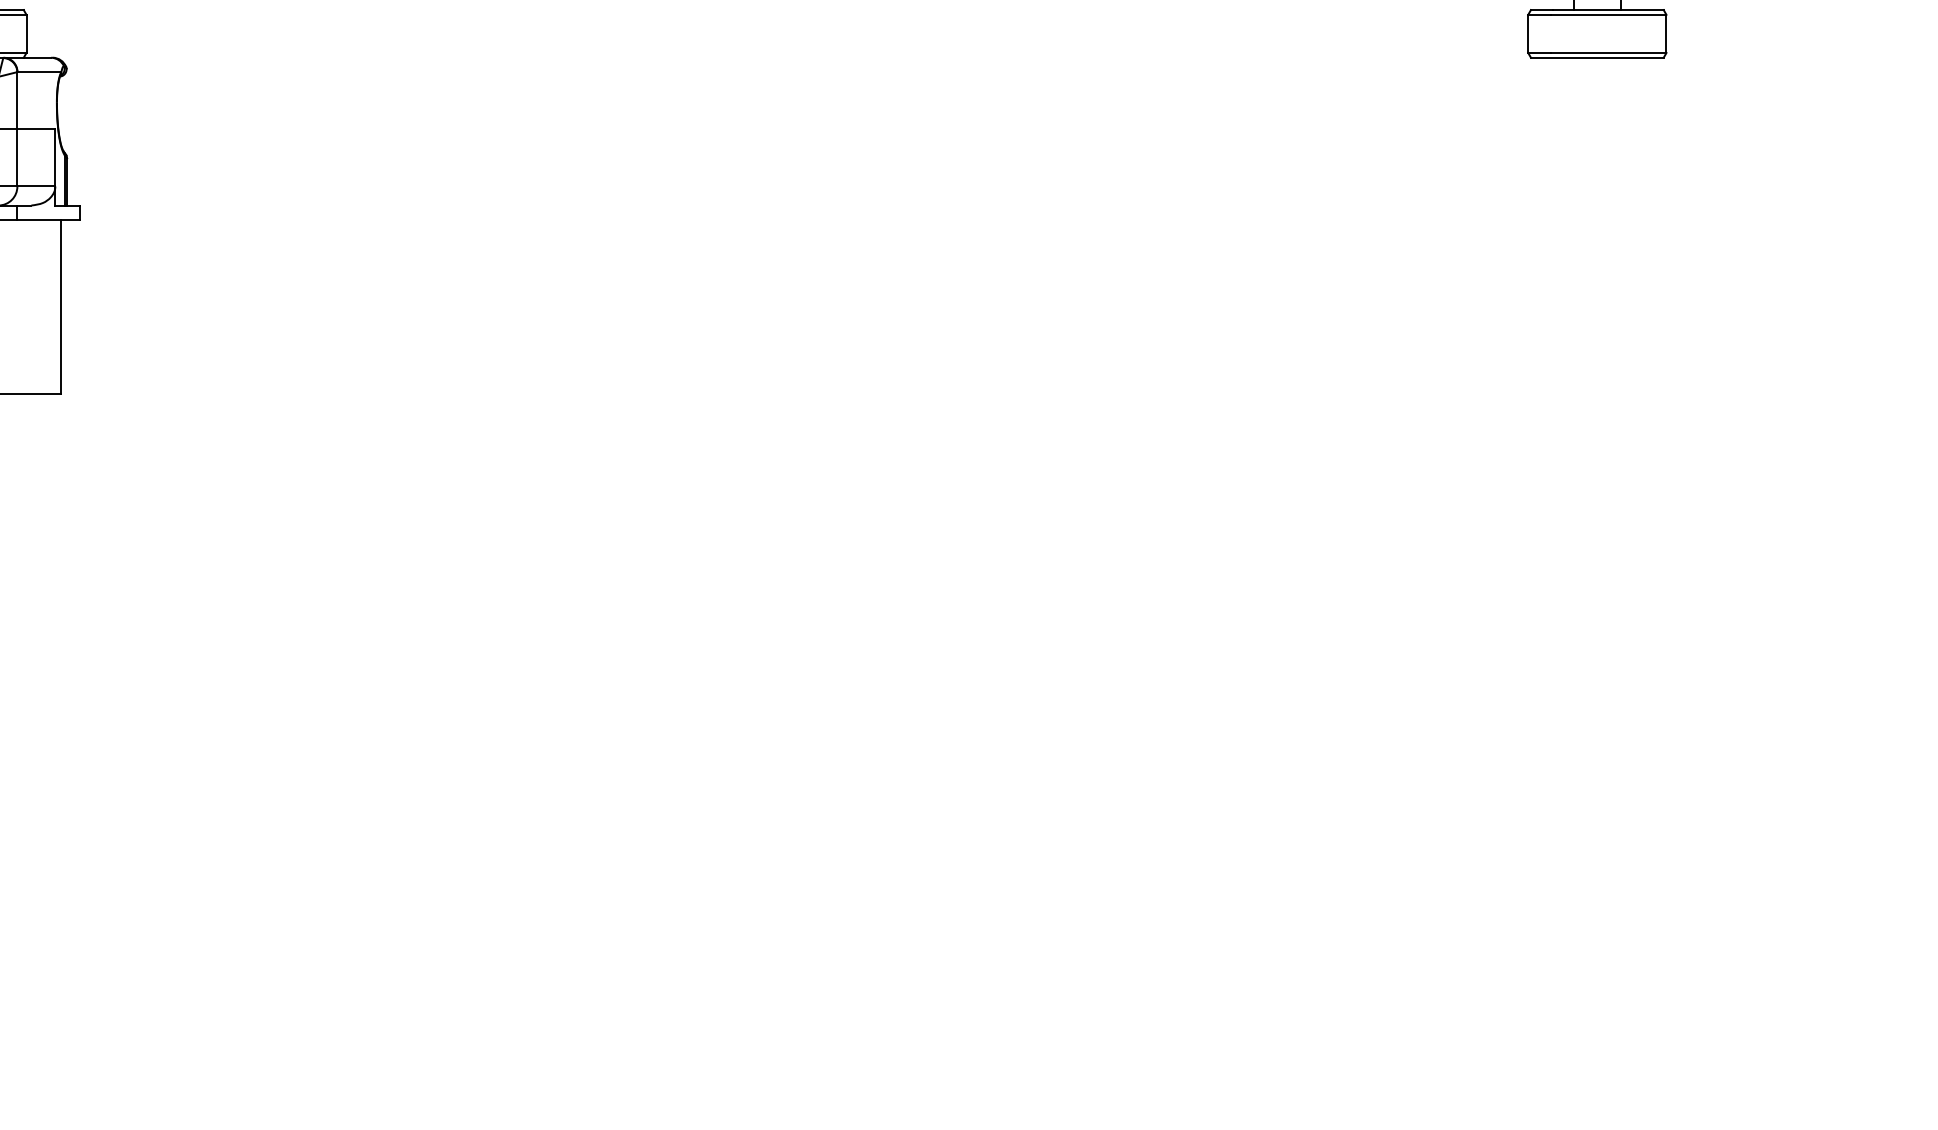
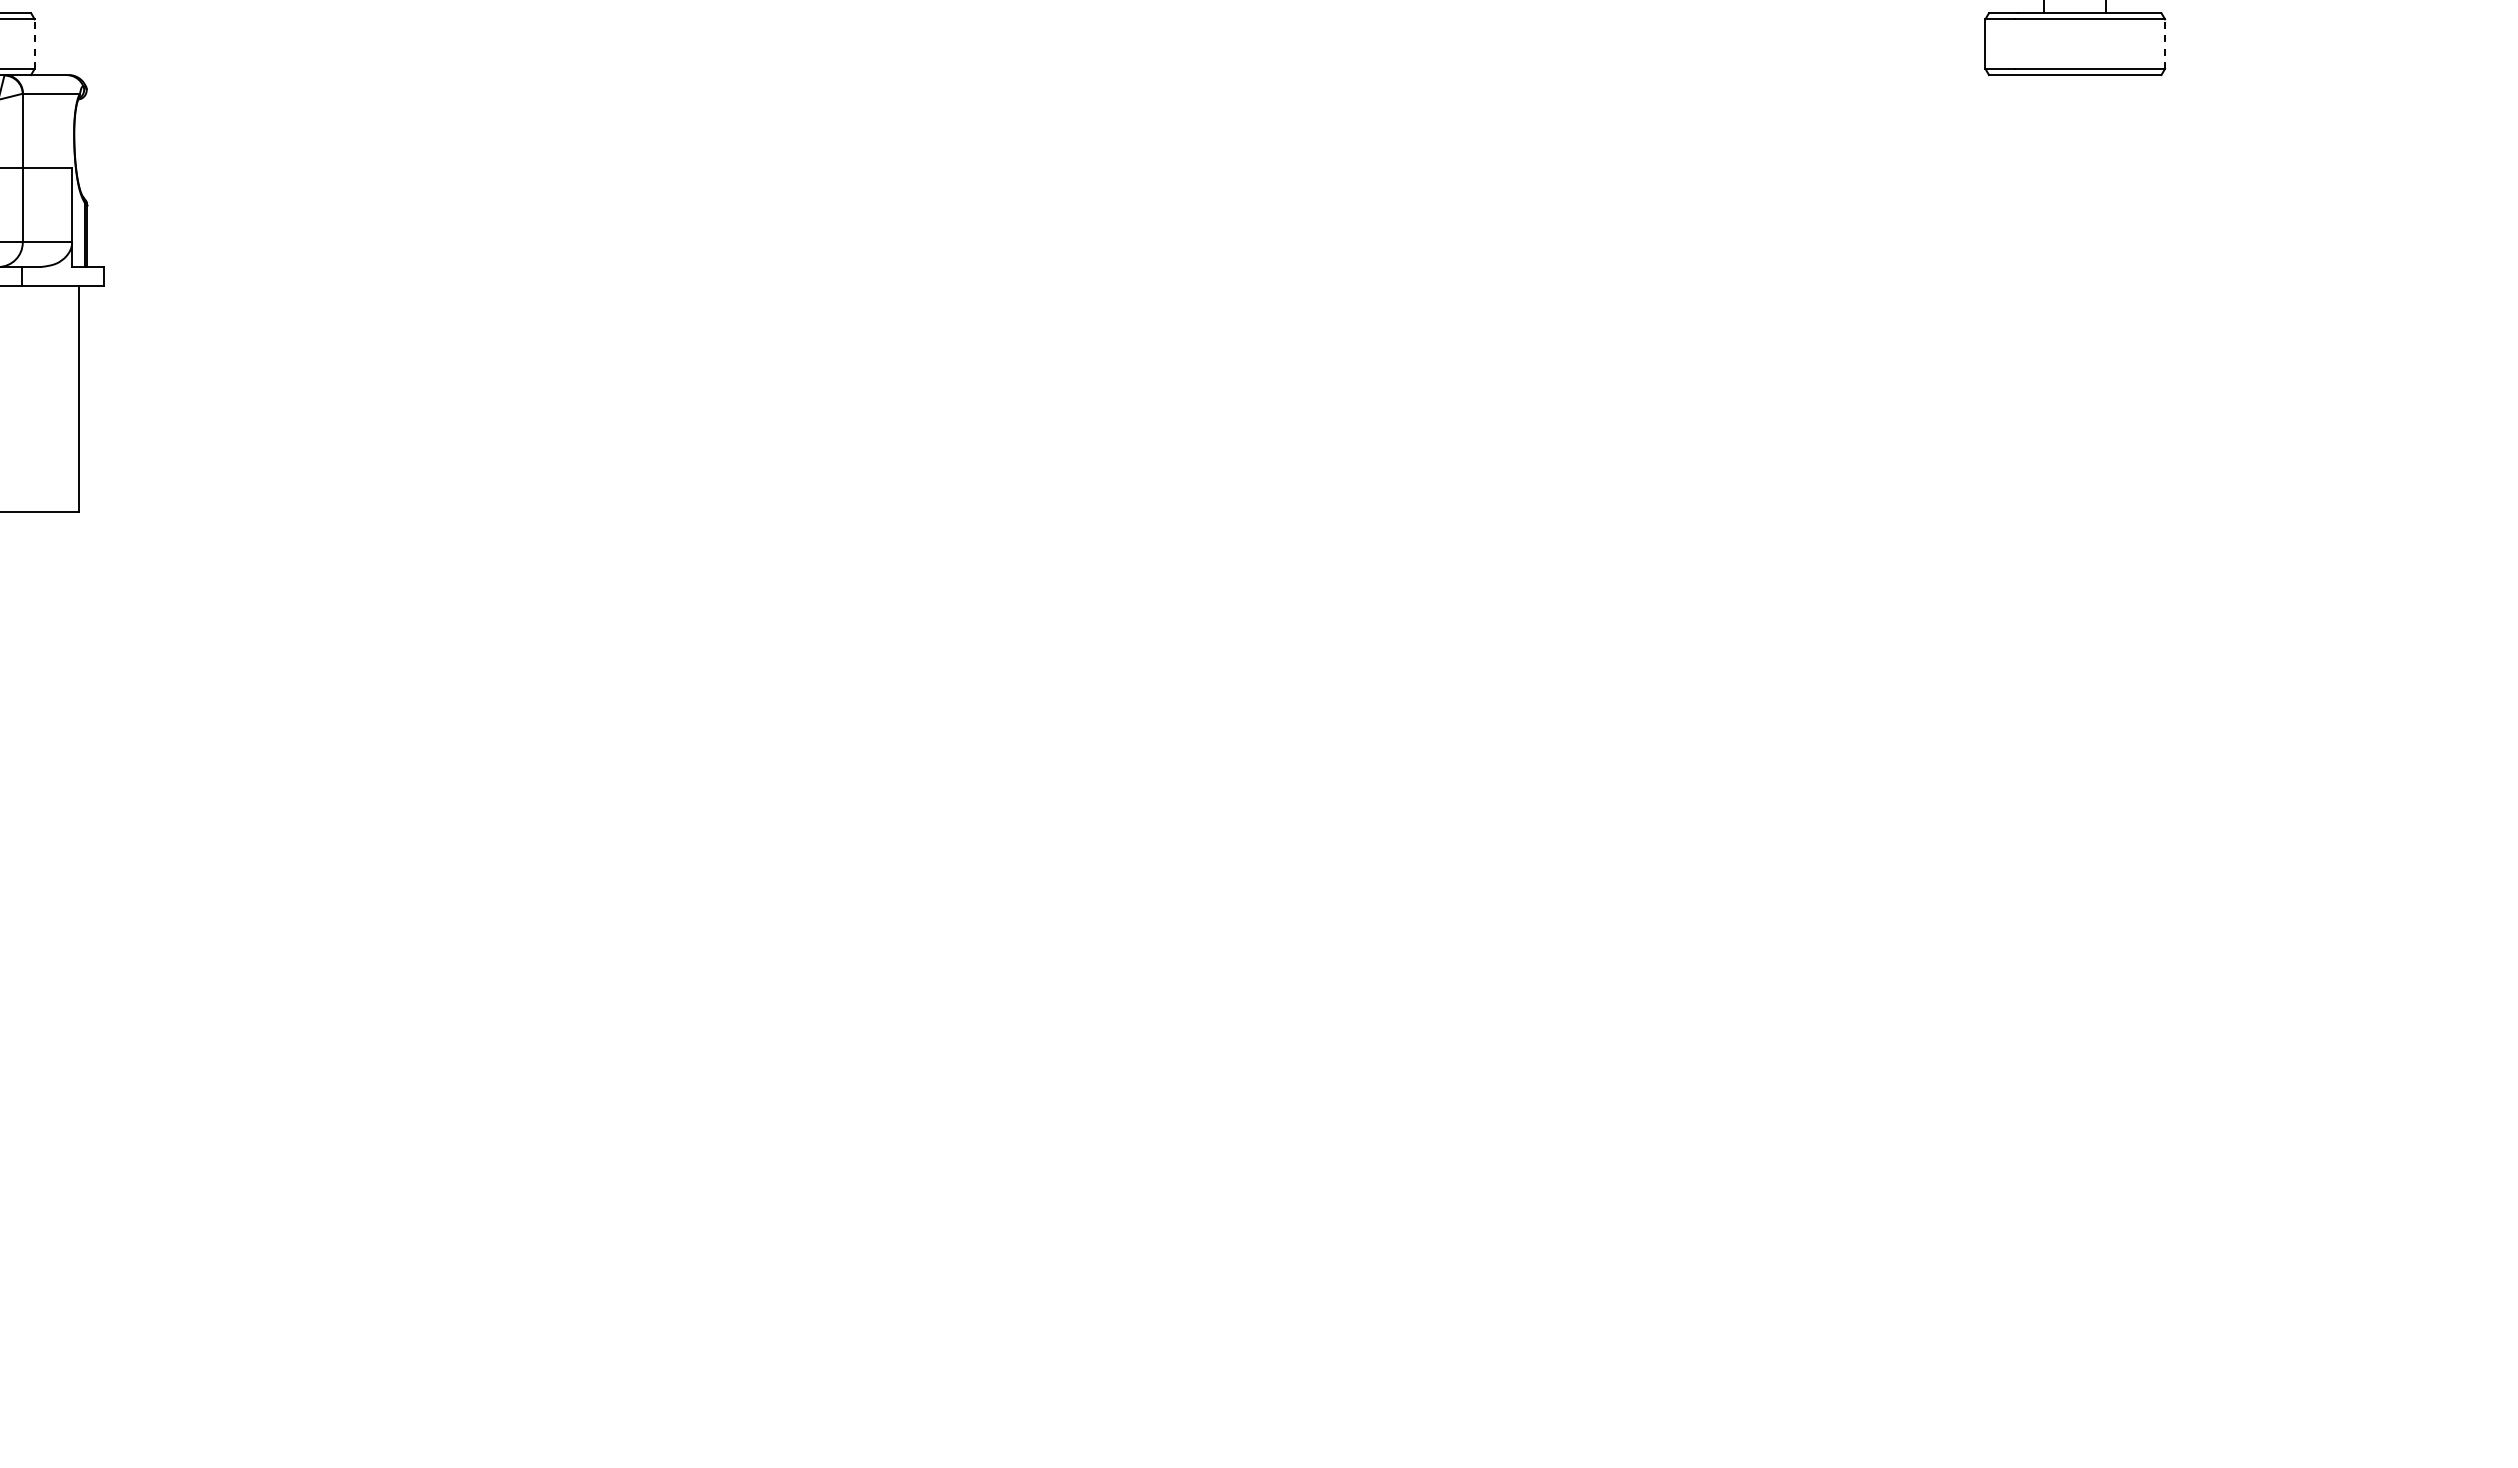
line: (26, 34) -> (34, 44), solid -> dashed
line: (1666, 34) -> (2165, 44), solid -> dashed

